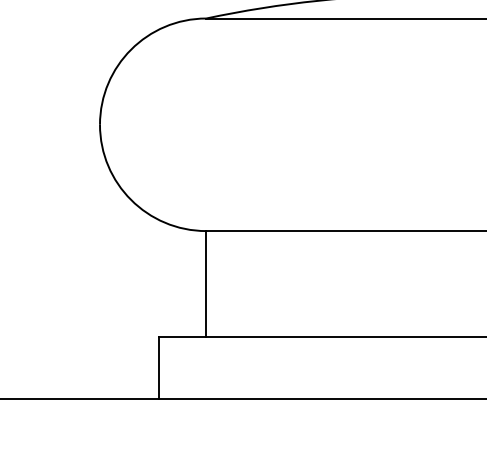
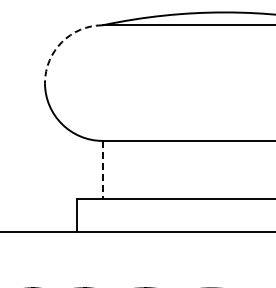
arc: (130, 50) -> (61, 42), solid -> dashed
line: (205, 283) -> (102, 169), solid -> dashed

